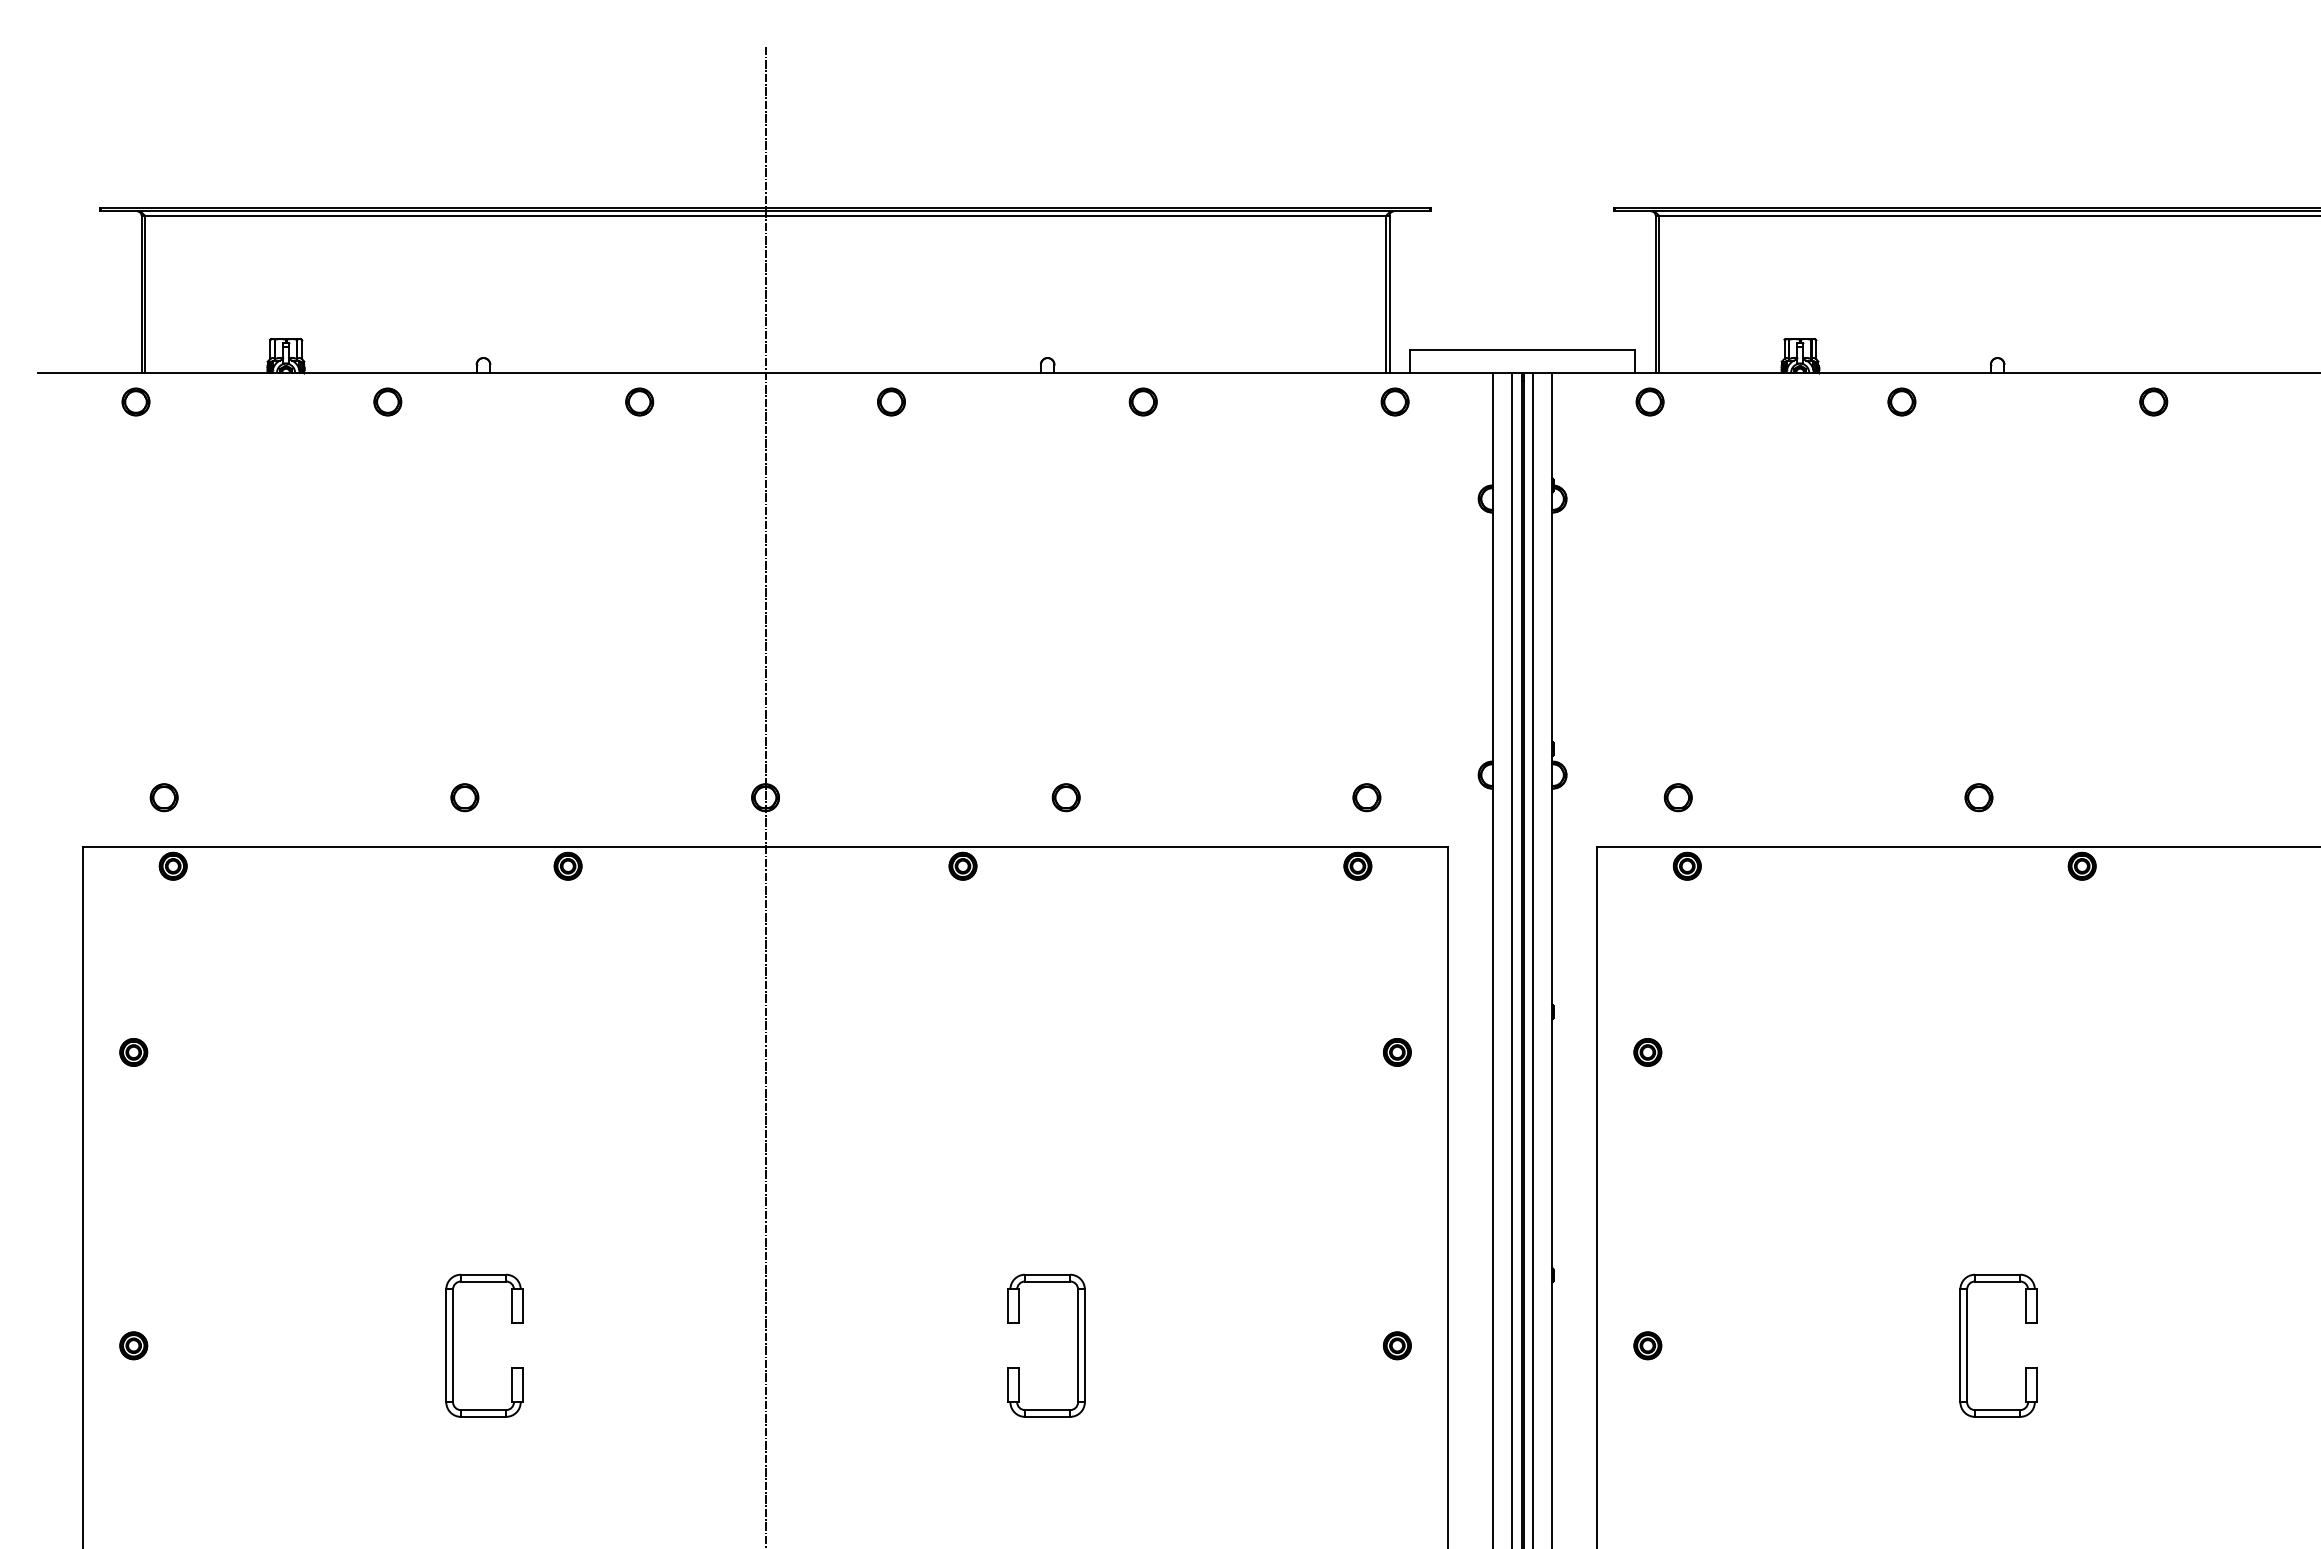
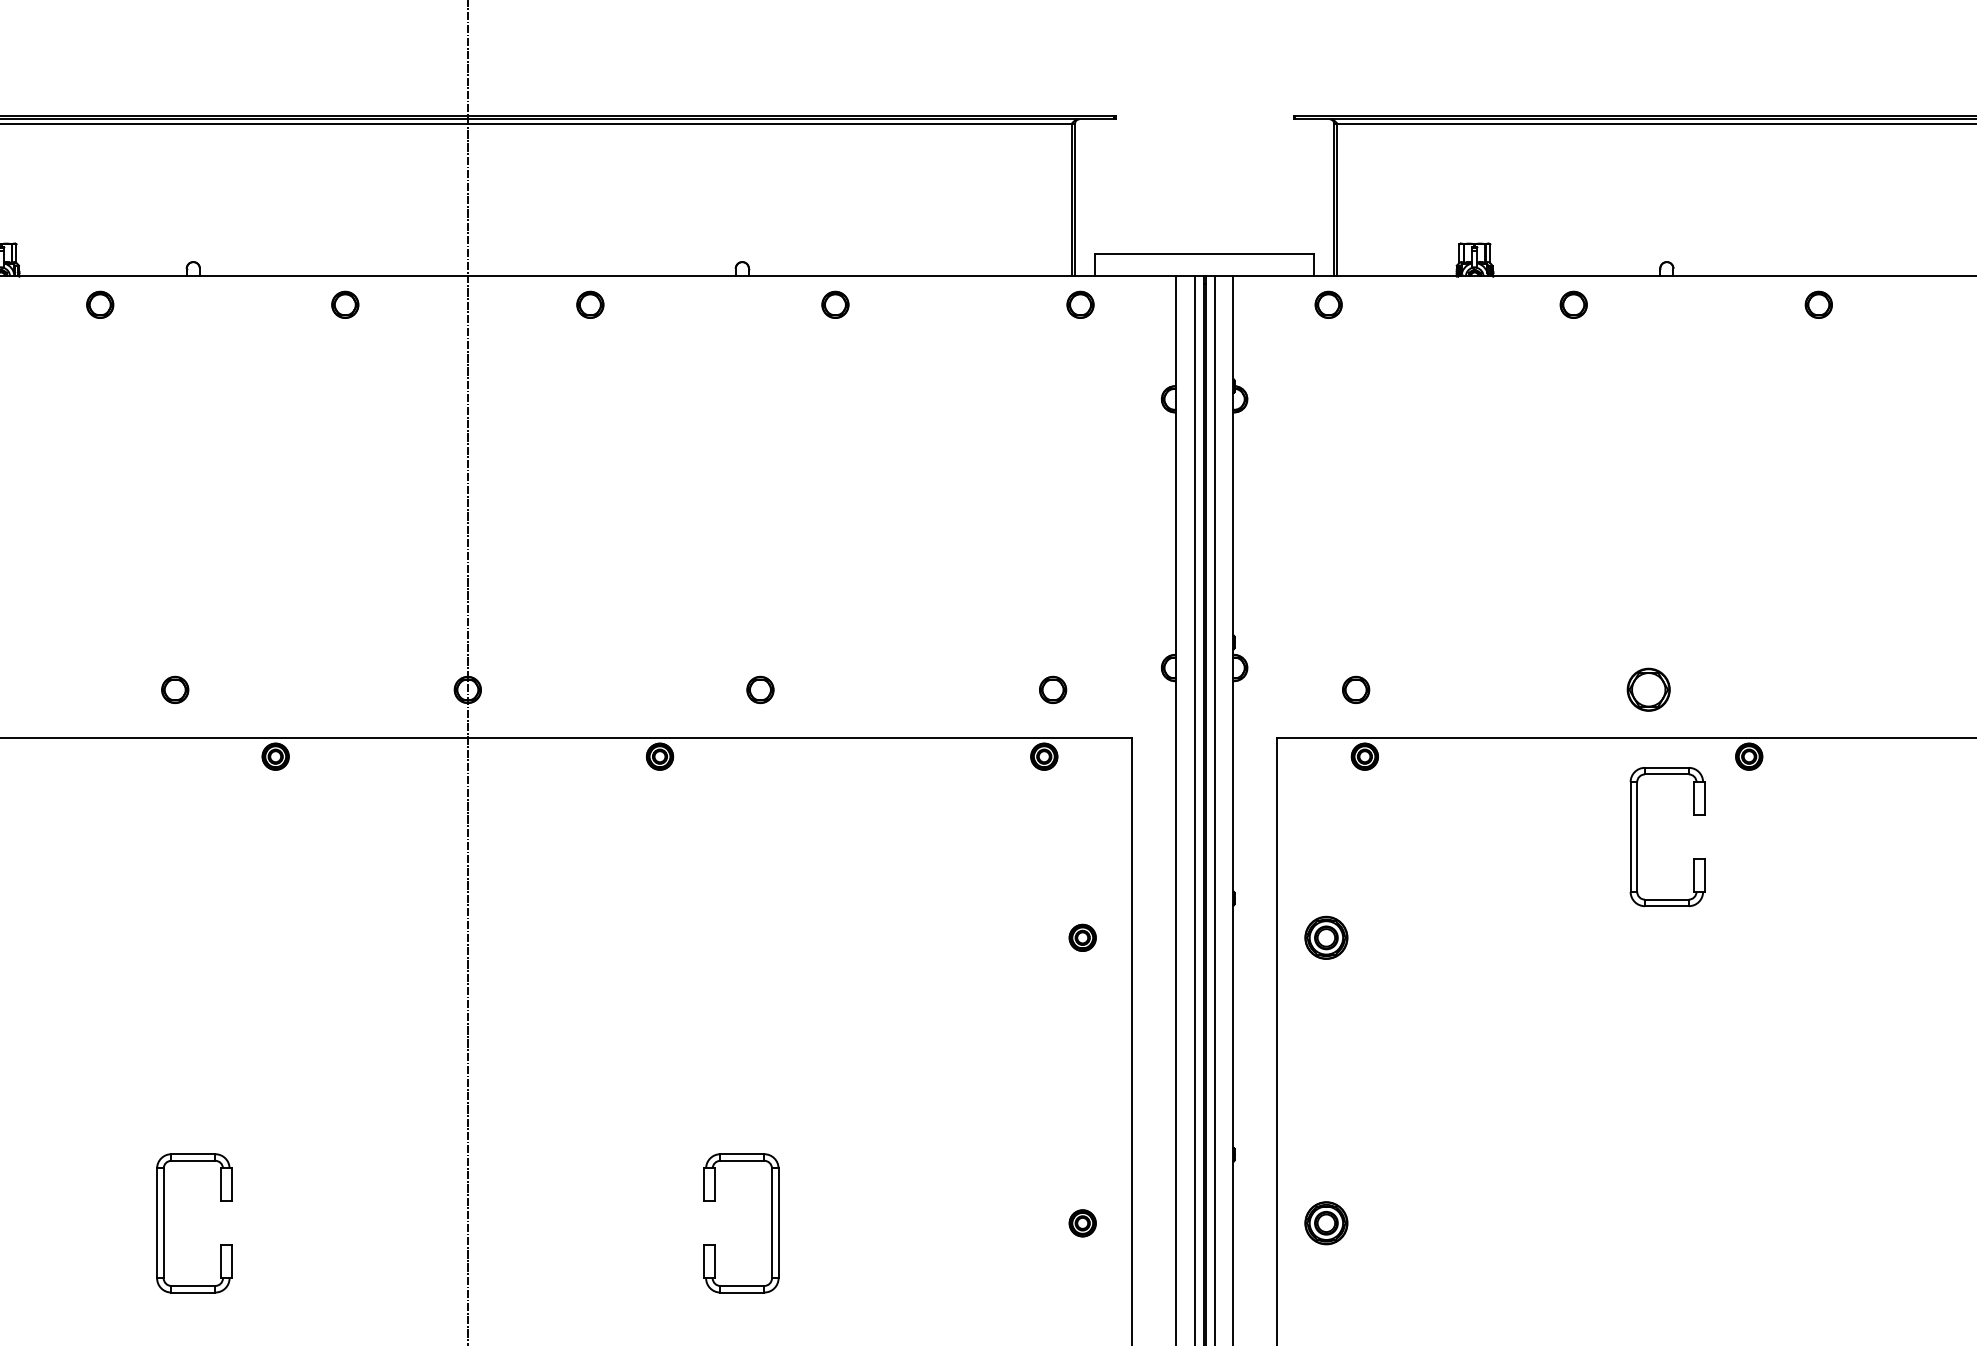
part: (1978, 797) -> (1648, 689), size x1.6
part: (1647, 1052) -> (1326, 937), size x1.6
part: (1647, 1345) -> (1326, 1223), size x1.6
part: (1967, 1345) -> (1637, 836), moved

